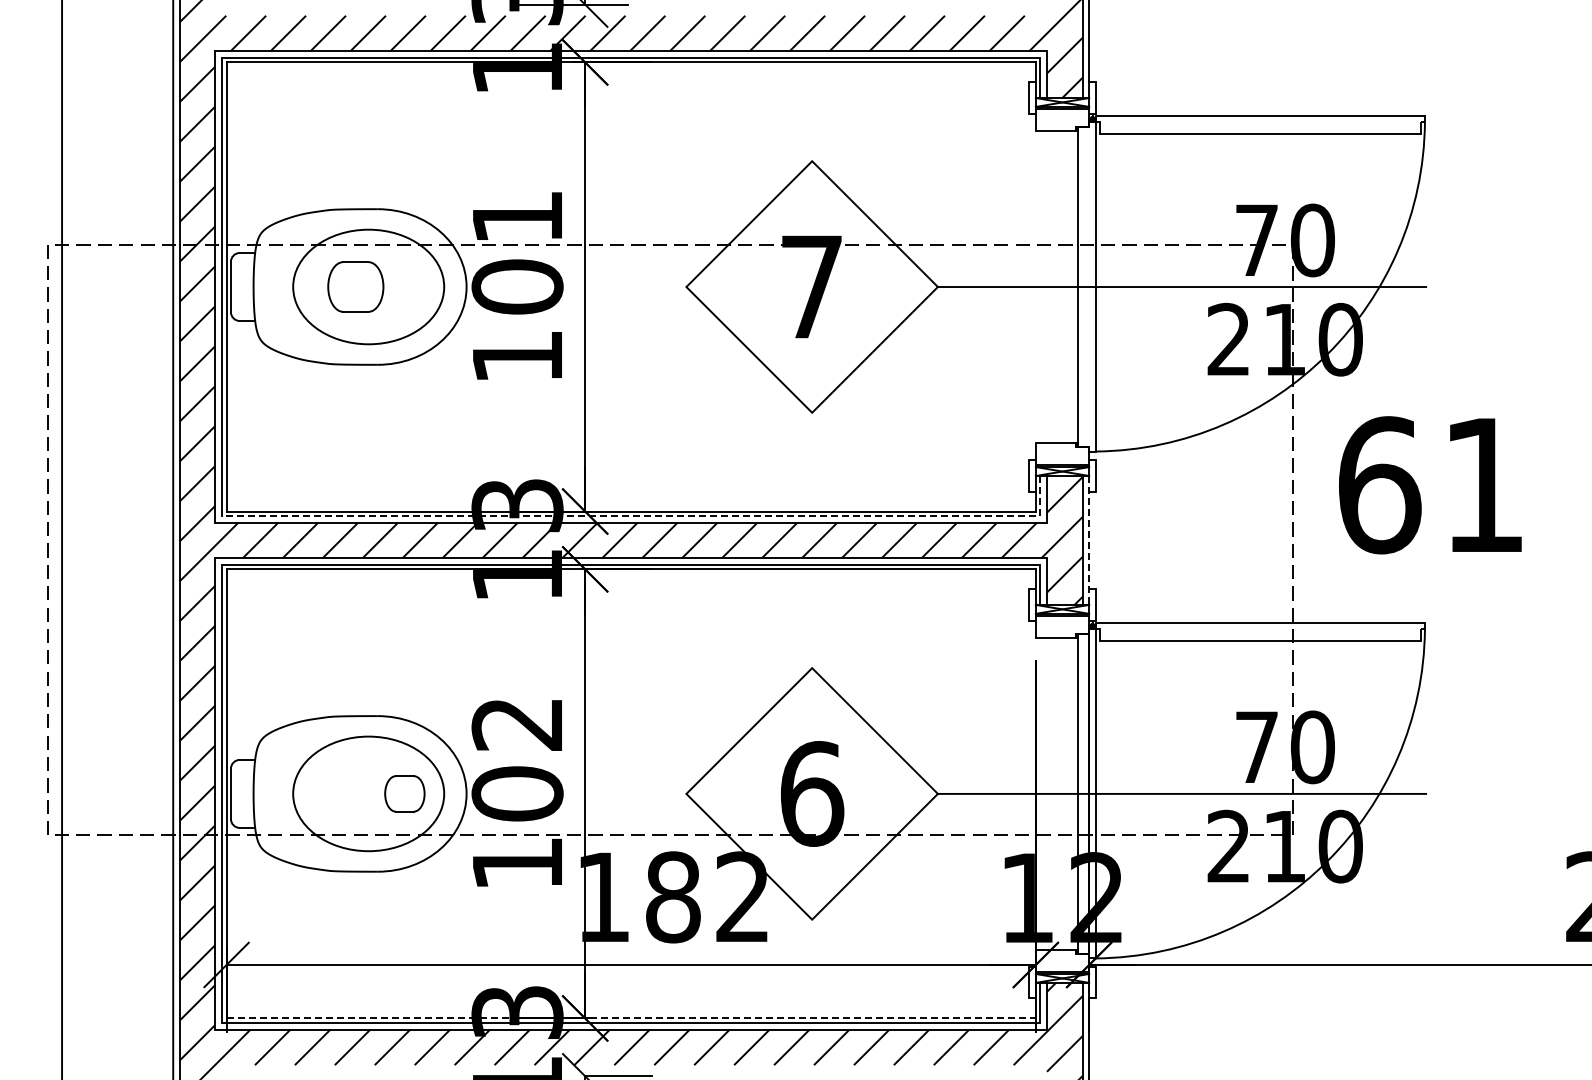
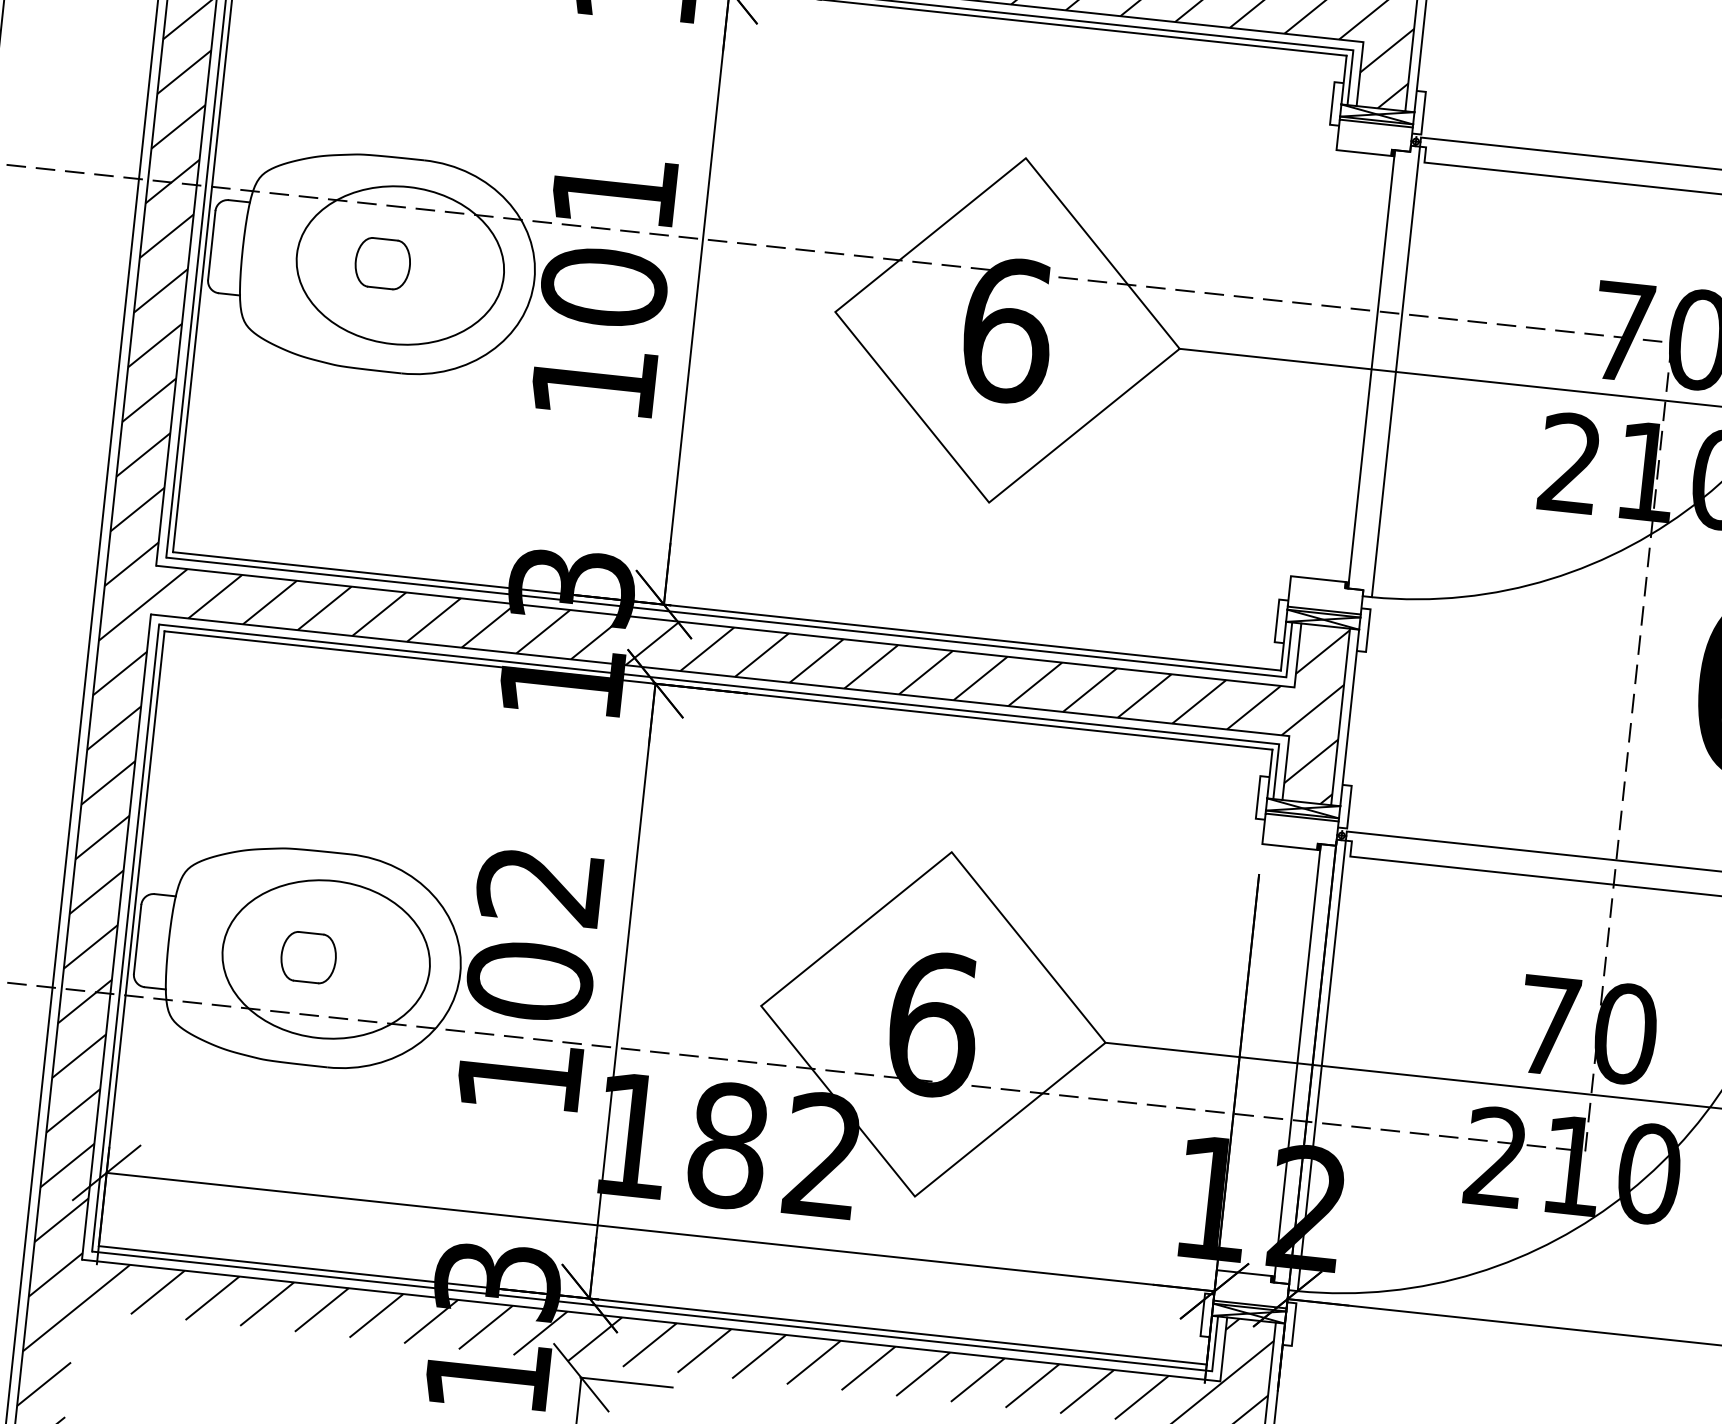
part: (355, 286) -> (382, 262), size x0.71
text: (812, 287) -> (1007, 331), 7 -> 6
line: (651, 516) -> (753, 621), dashed -> solid
line: (1089, 540) -> (1350, 718), dashed -> solid
part: (404, 793) -> (308, 957), moved
line: (631, 1018) -> (653, 1305), dashed -> solid

